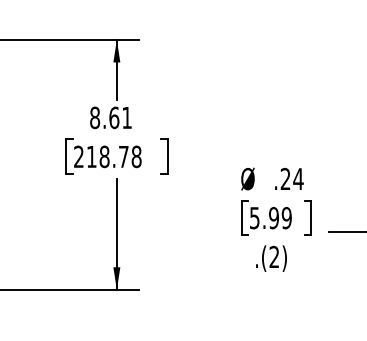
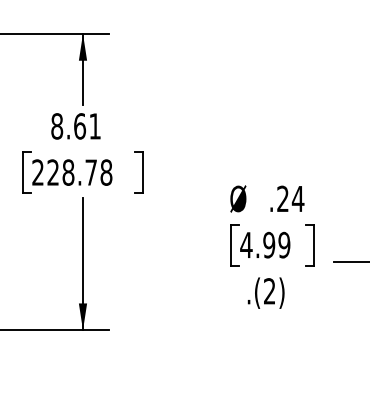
text: (91, 156) -> (52, 172), 218.78 -> 228.78
text: (254, 218) -> (246, 245), 5.99 -> 4.99

